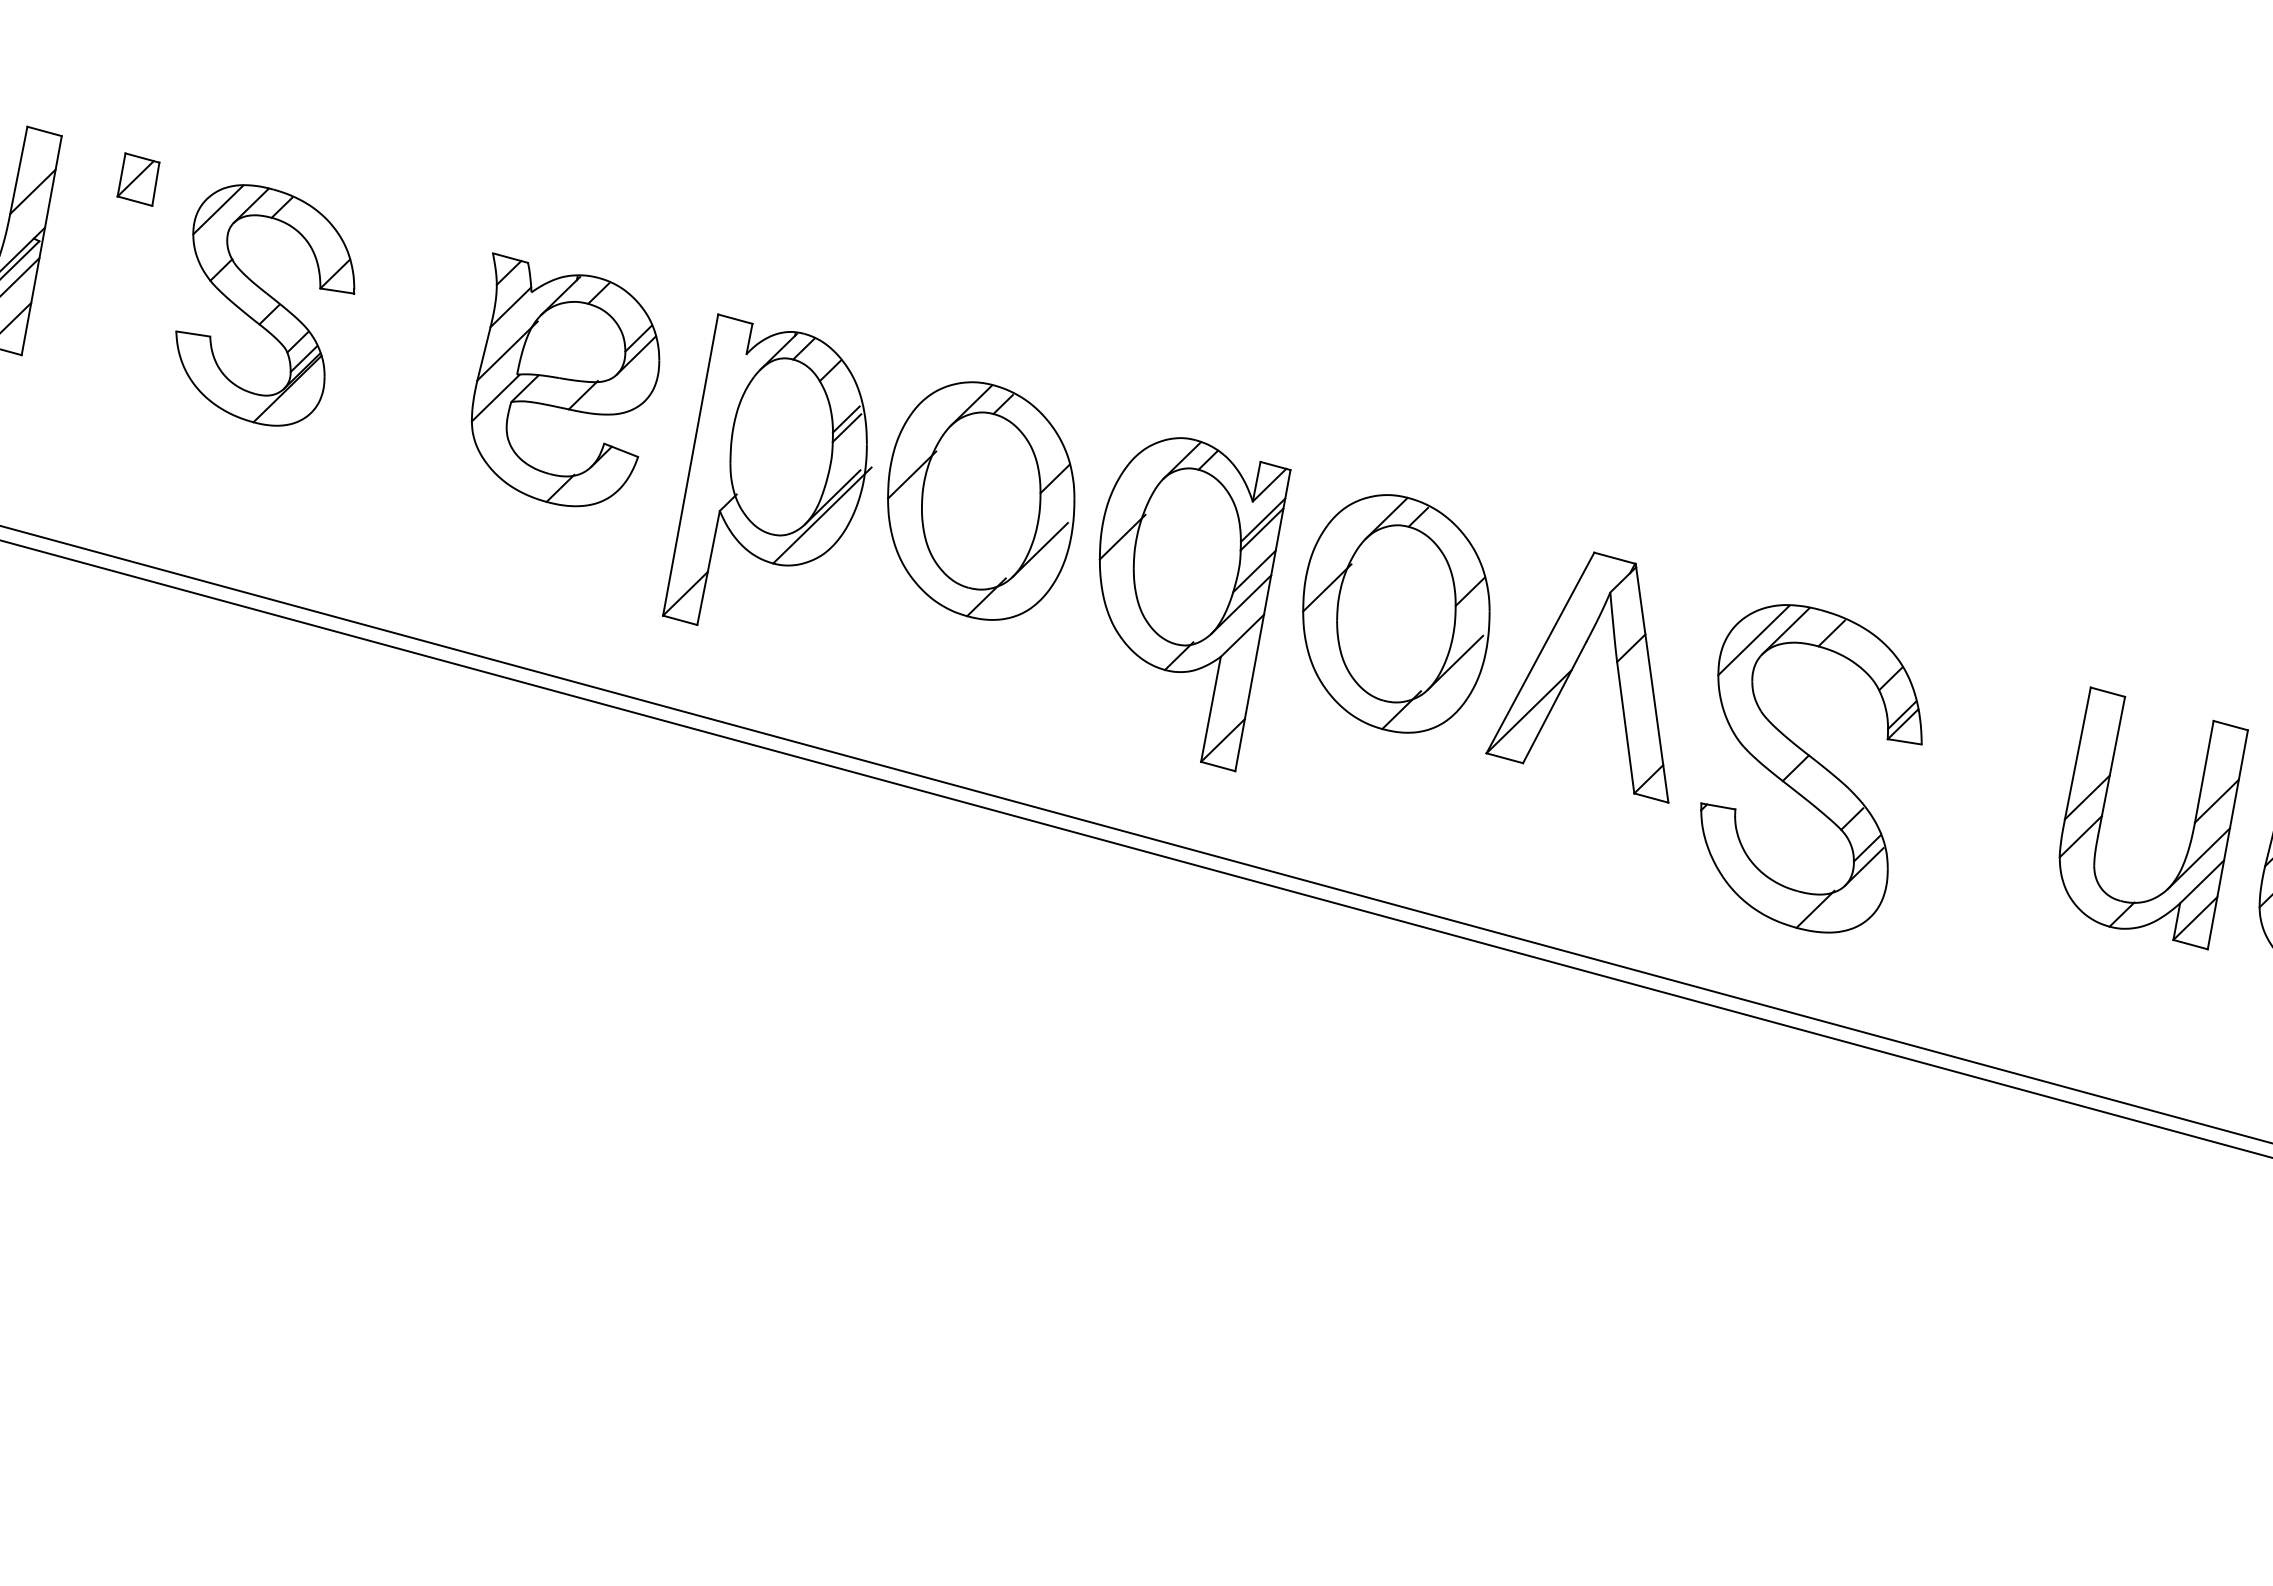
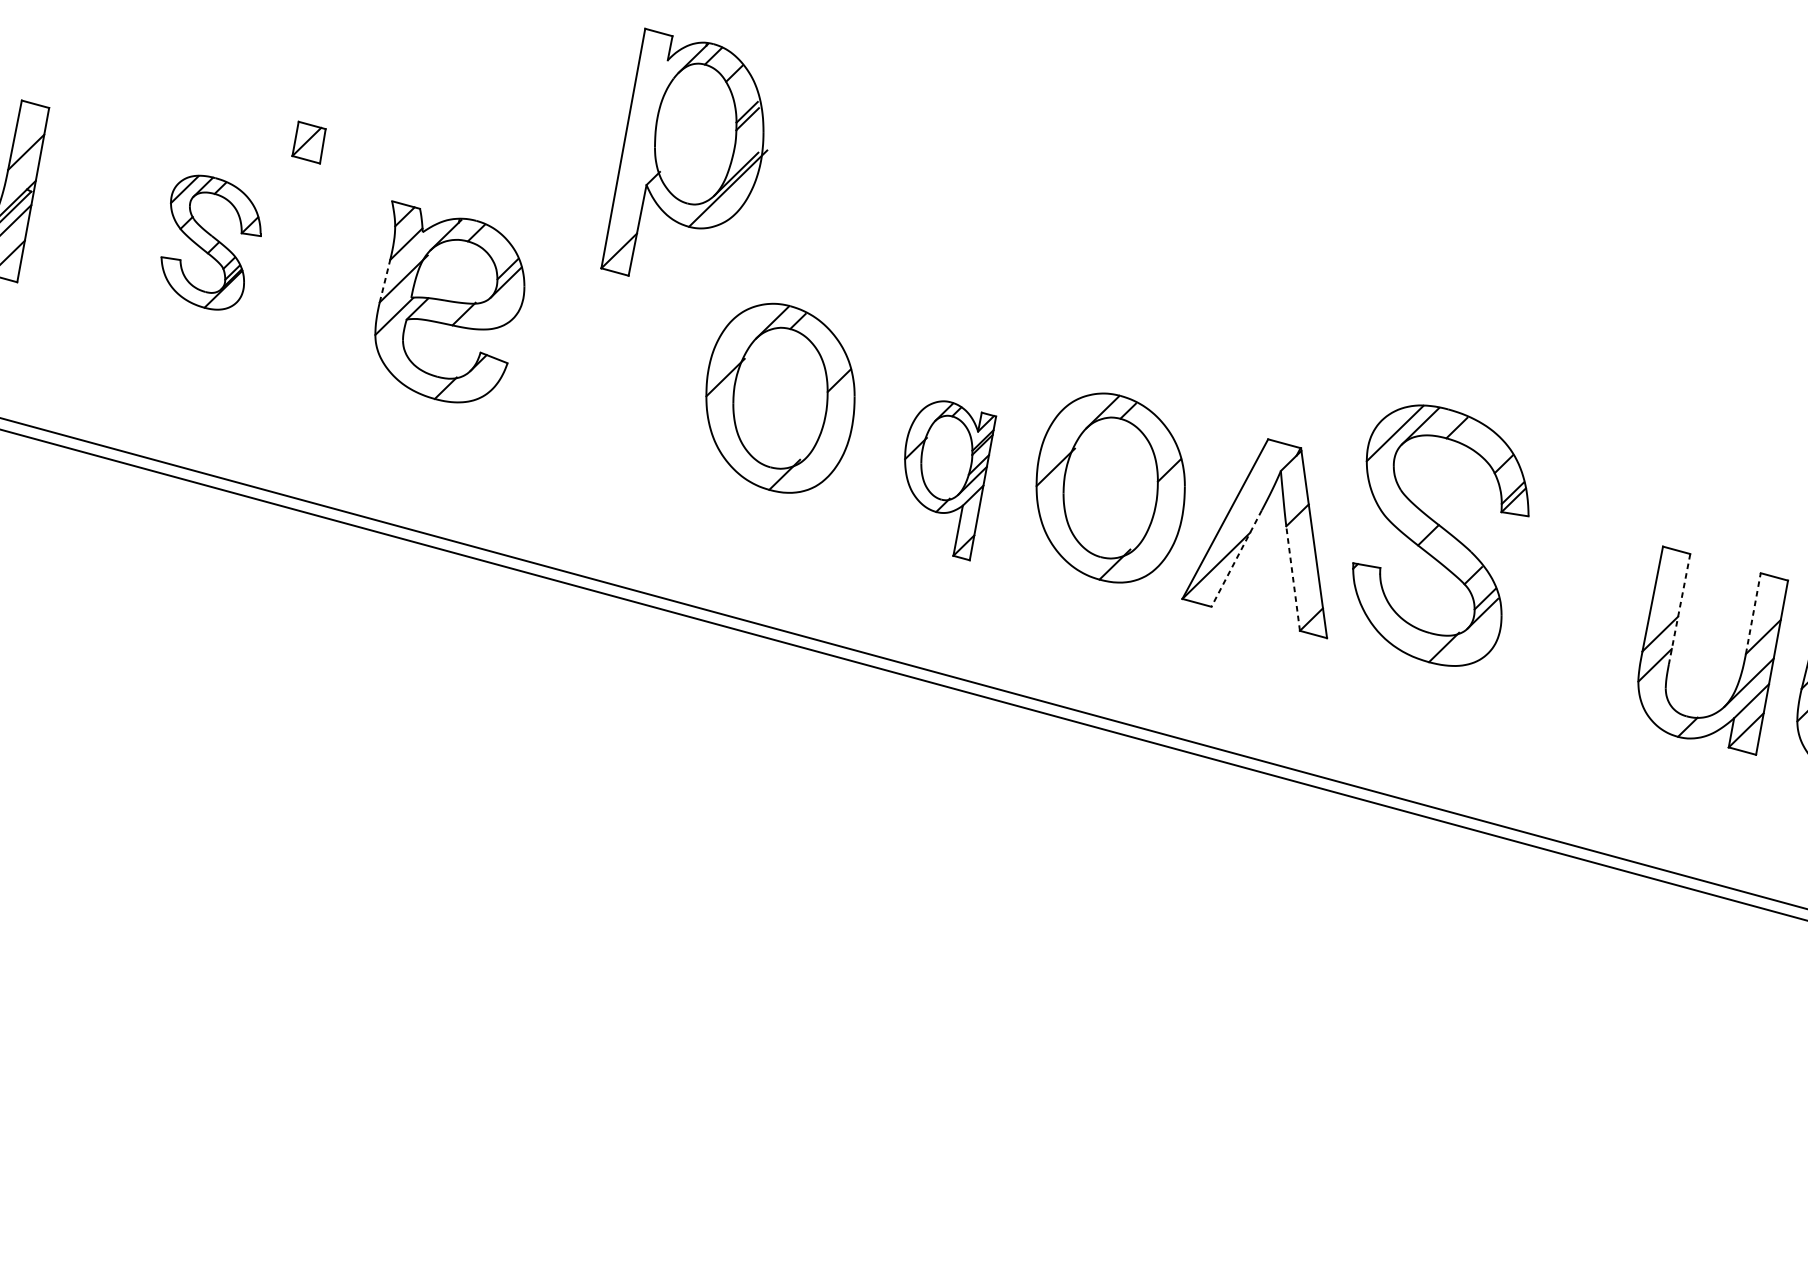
part: (138, 179) -> (309, 142), moved
part: (265, 305) -> (211, 242), size x0.7
line: (484, 353) -> (385, 280), solid -> dashed
part: (767, 469) -> (684, 152), moved
line: (1039, 549) -> (826, 436), removed
part: (1194, 604) -> (950, 480), size x0.6
line: (1455, 662) -> (1157, 526), removed
line: (1554, 703) -> (1236, 559), solid -> dashed
line: (1625, 727) -> (1292, 578), solid -> dashed
line: (2111, 766) -> (1679, 609), solid -> dashed
part: (1811, 768) -> (1440, 535), moved
line: (2204, 771) -> (1753, 613), solid -> dashed

